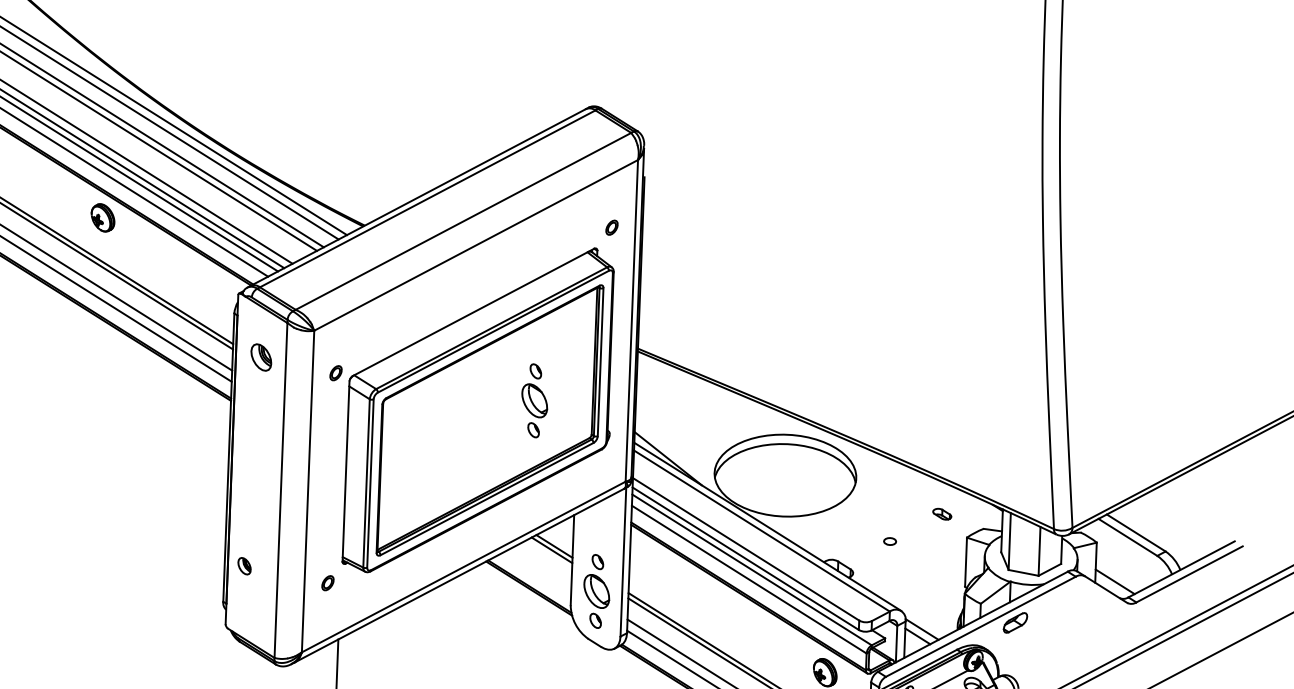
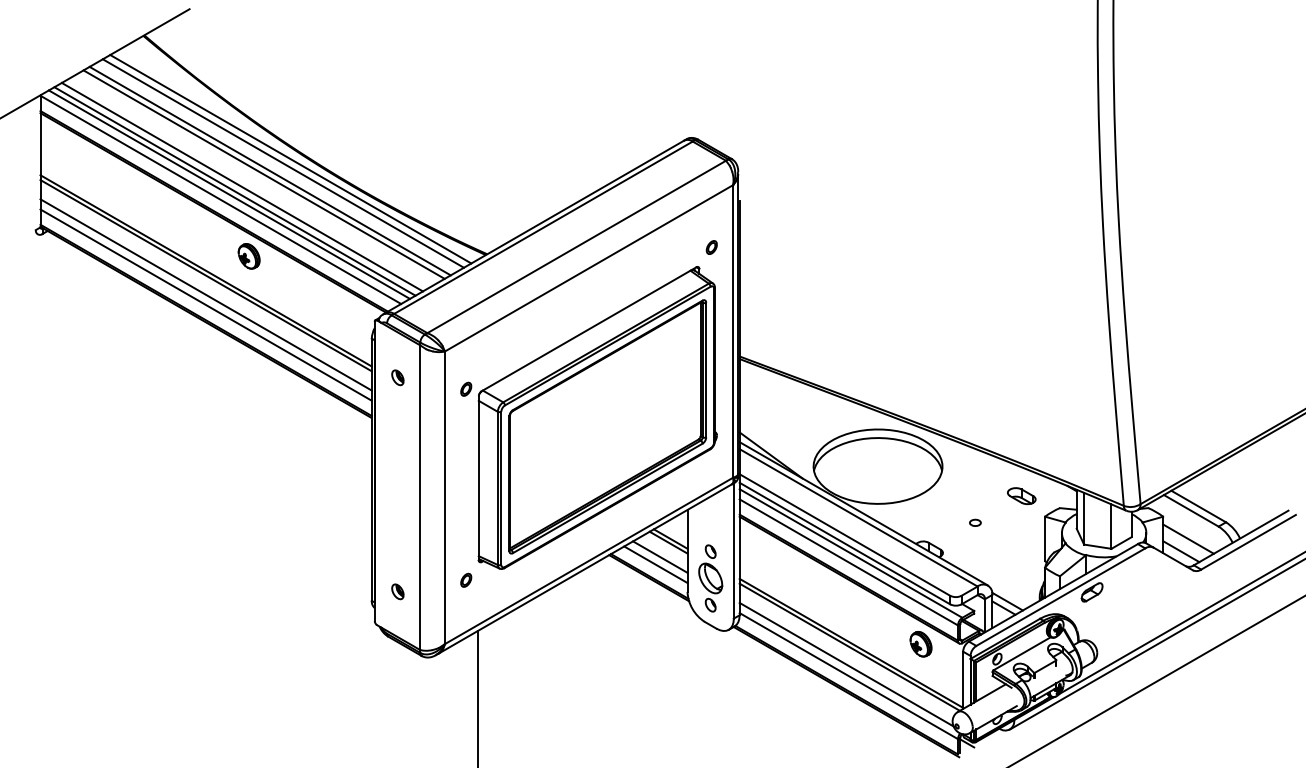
part: (260, 357) -> (397, 377), size x0.62
part: (534, 400) -> (647, 407), removed
part: (941, 514) -> (1021, 496), size x1.67
part: (244, 565) -> (397, 591), moved
line: (542, 565) -> (660, 556), added
line: (1123, 567) -> (1188, 538), added
line: (536, 573) -> (655, 564), added

